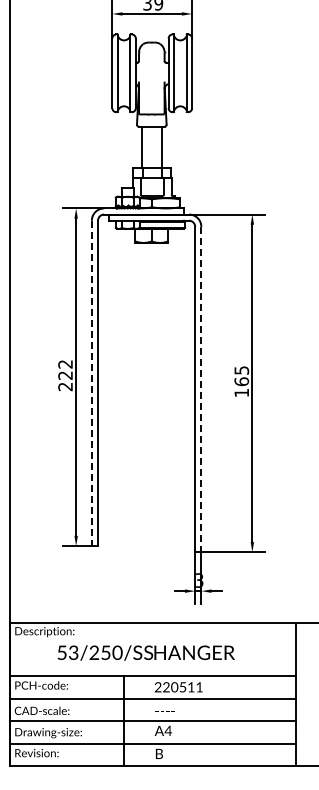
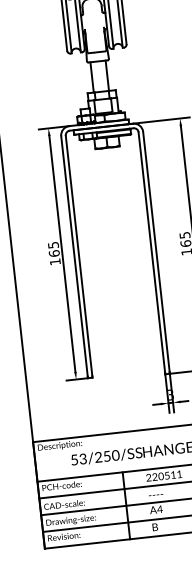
text: (65, 375) -> (54, 253), 222 -> 165
line: (91, 382) -> (74, 256), dashed -> solid
line: (201, 388) -> (156, 252), dashed -> solid

